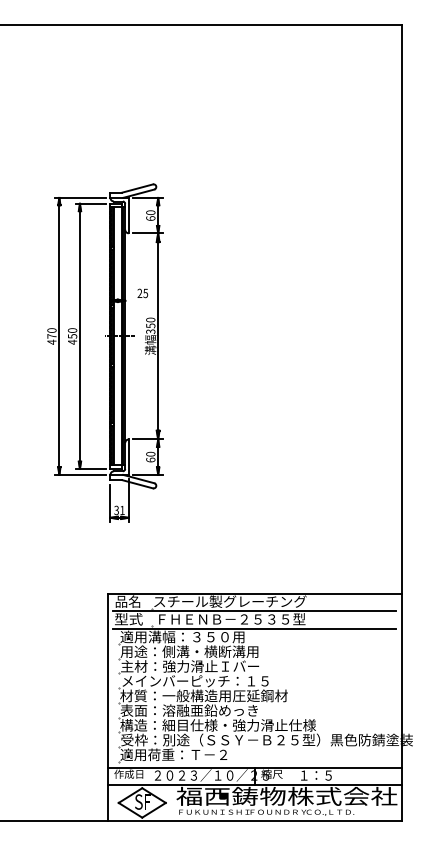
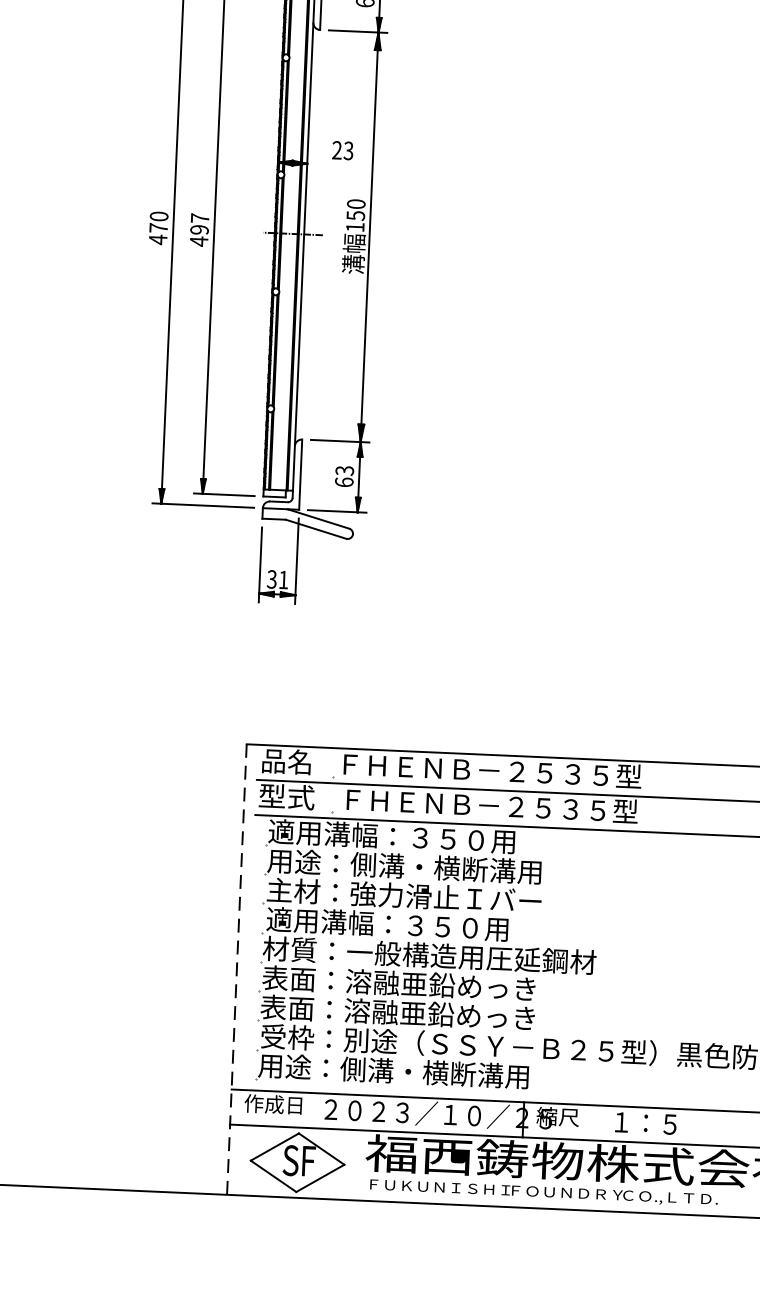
text: (145, 292) -> (348, 149), 25 -> 23
text: (150, 331) -> (354, 226), 350 -> 150
text: (72, 333) -> (199, 224), 450 -> 497
text: (150, 453) -> (344, 469), 60 -> 63
text: (230, 601) -> (490, 770), スチール製グレーチング -> ＦＨＥＮＢ－２５３５型
text: (194, 680) -> (411, 924), メインバーピッチ：１５ -> 適用溝幅：３５０用
line: (107, 706) -> (236, 968), solid -> dashed
text: (217, 725) -> (453, 1015), 構造：細目仕様・強力滑止仕様 -> 表面：溶融亜鉛めっき
text: (188, 754) -> (393, 1070), 適用荷重：Ｔ－２ -> 用途：側溝・横断溝用

